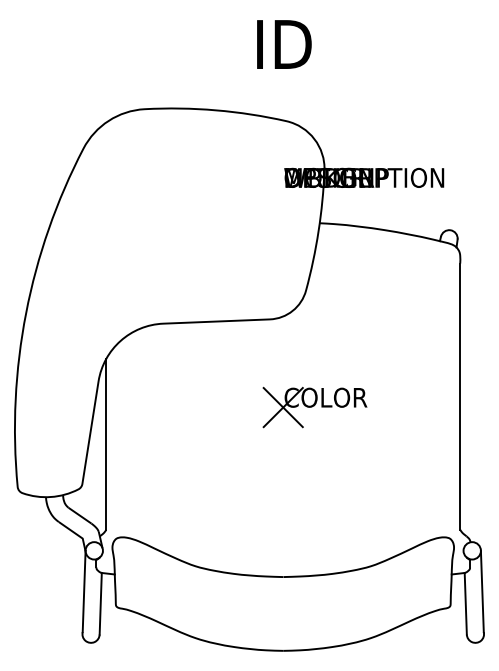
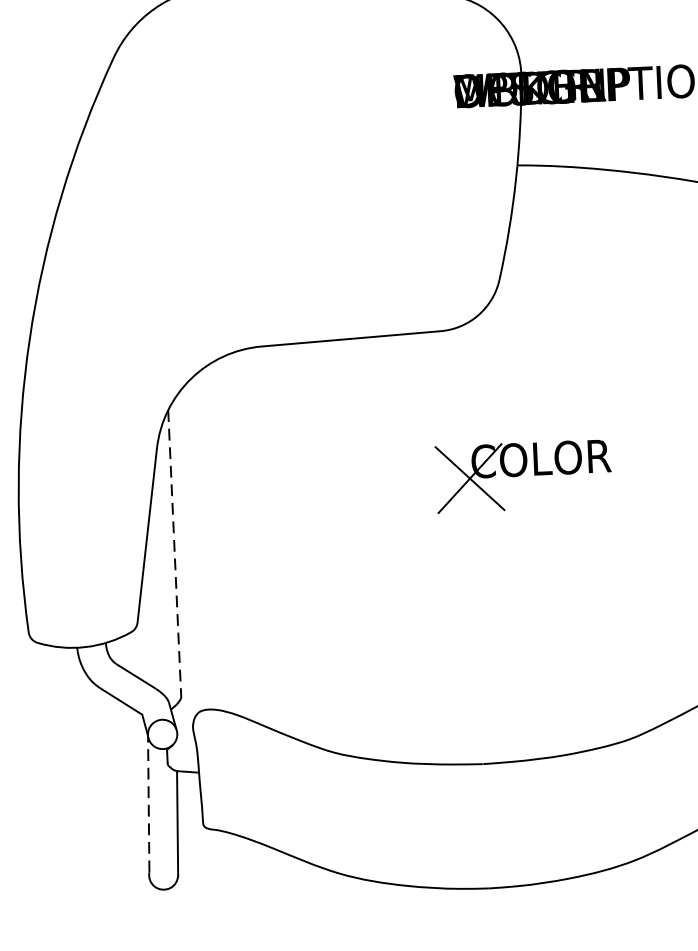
line: (106, 444) -> (175, 554), solid -> dashed
line: (84, 591) -> (149, 803), solid -> dashed

